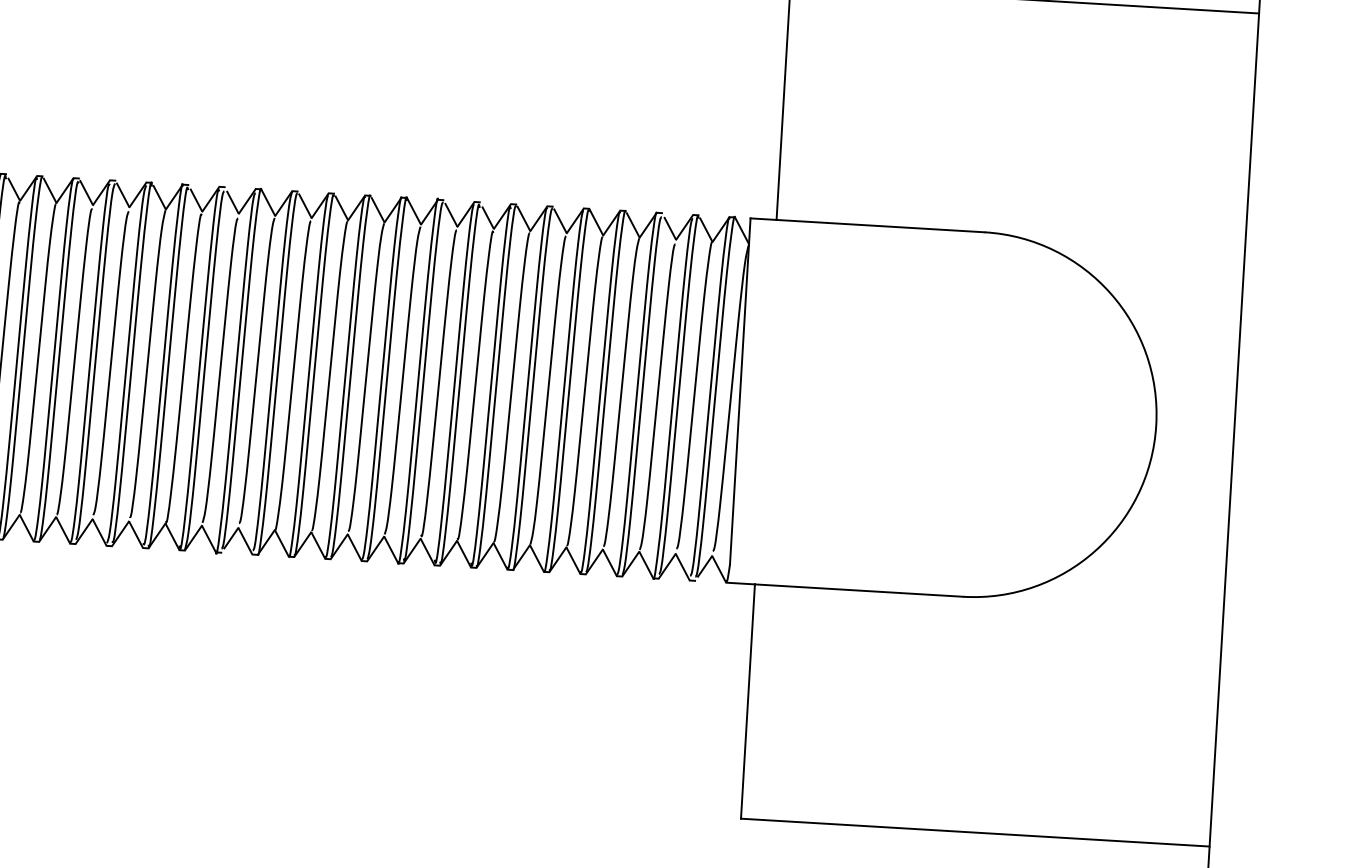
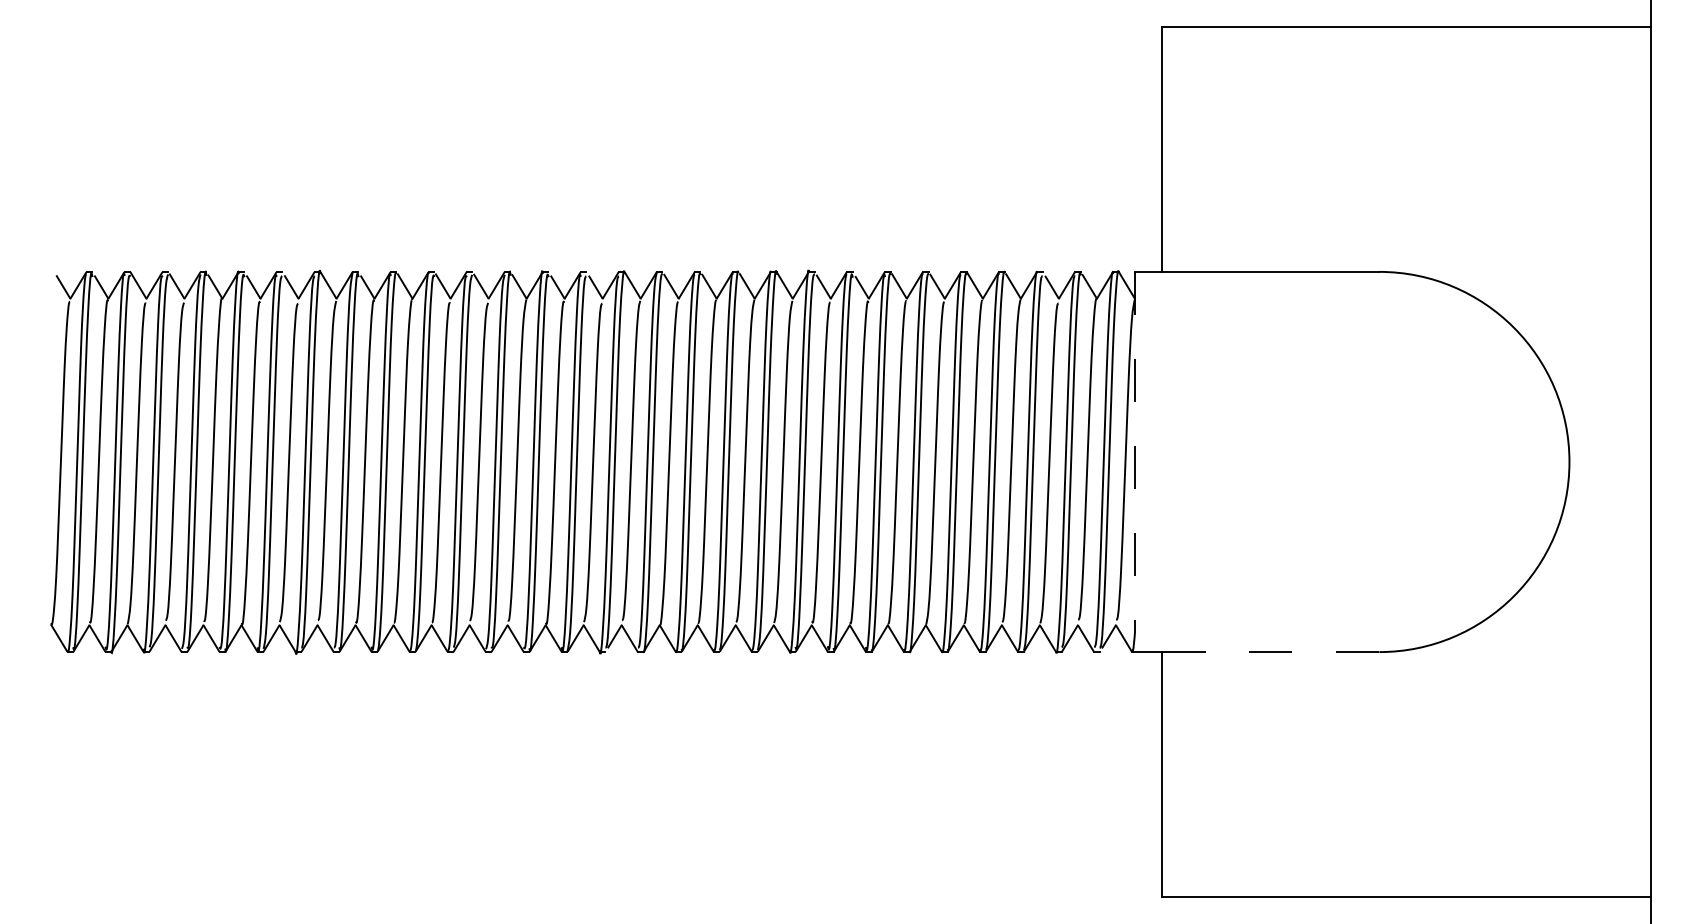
line: (739, 391) -> (1134, 452), solid -> dashed
line: (858, 590) -> (1270, 652), solid -> dashed

